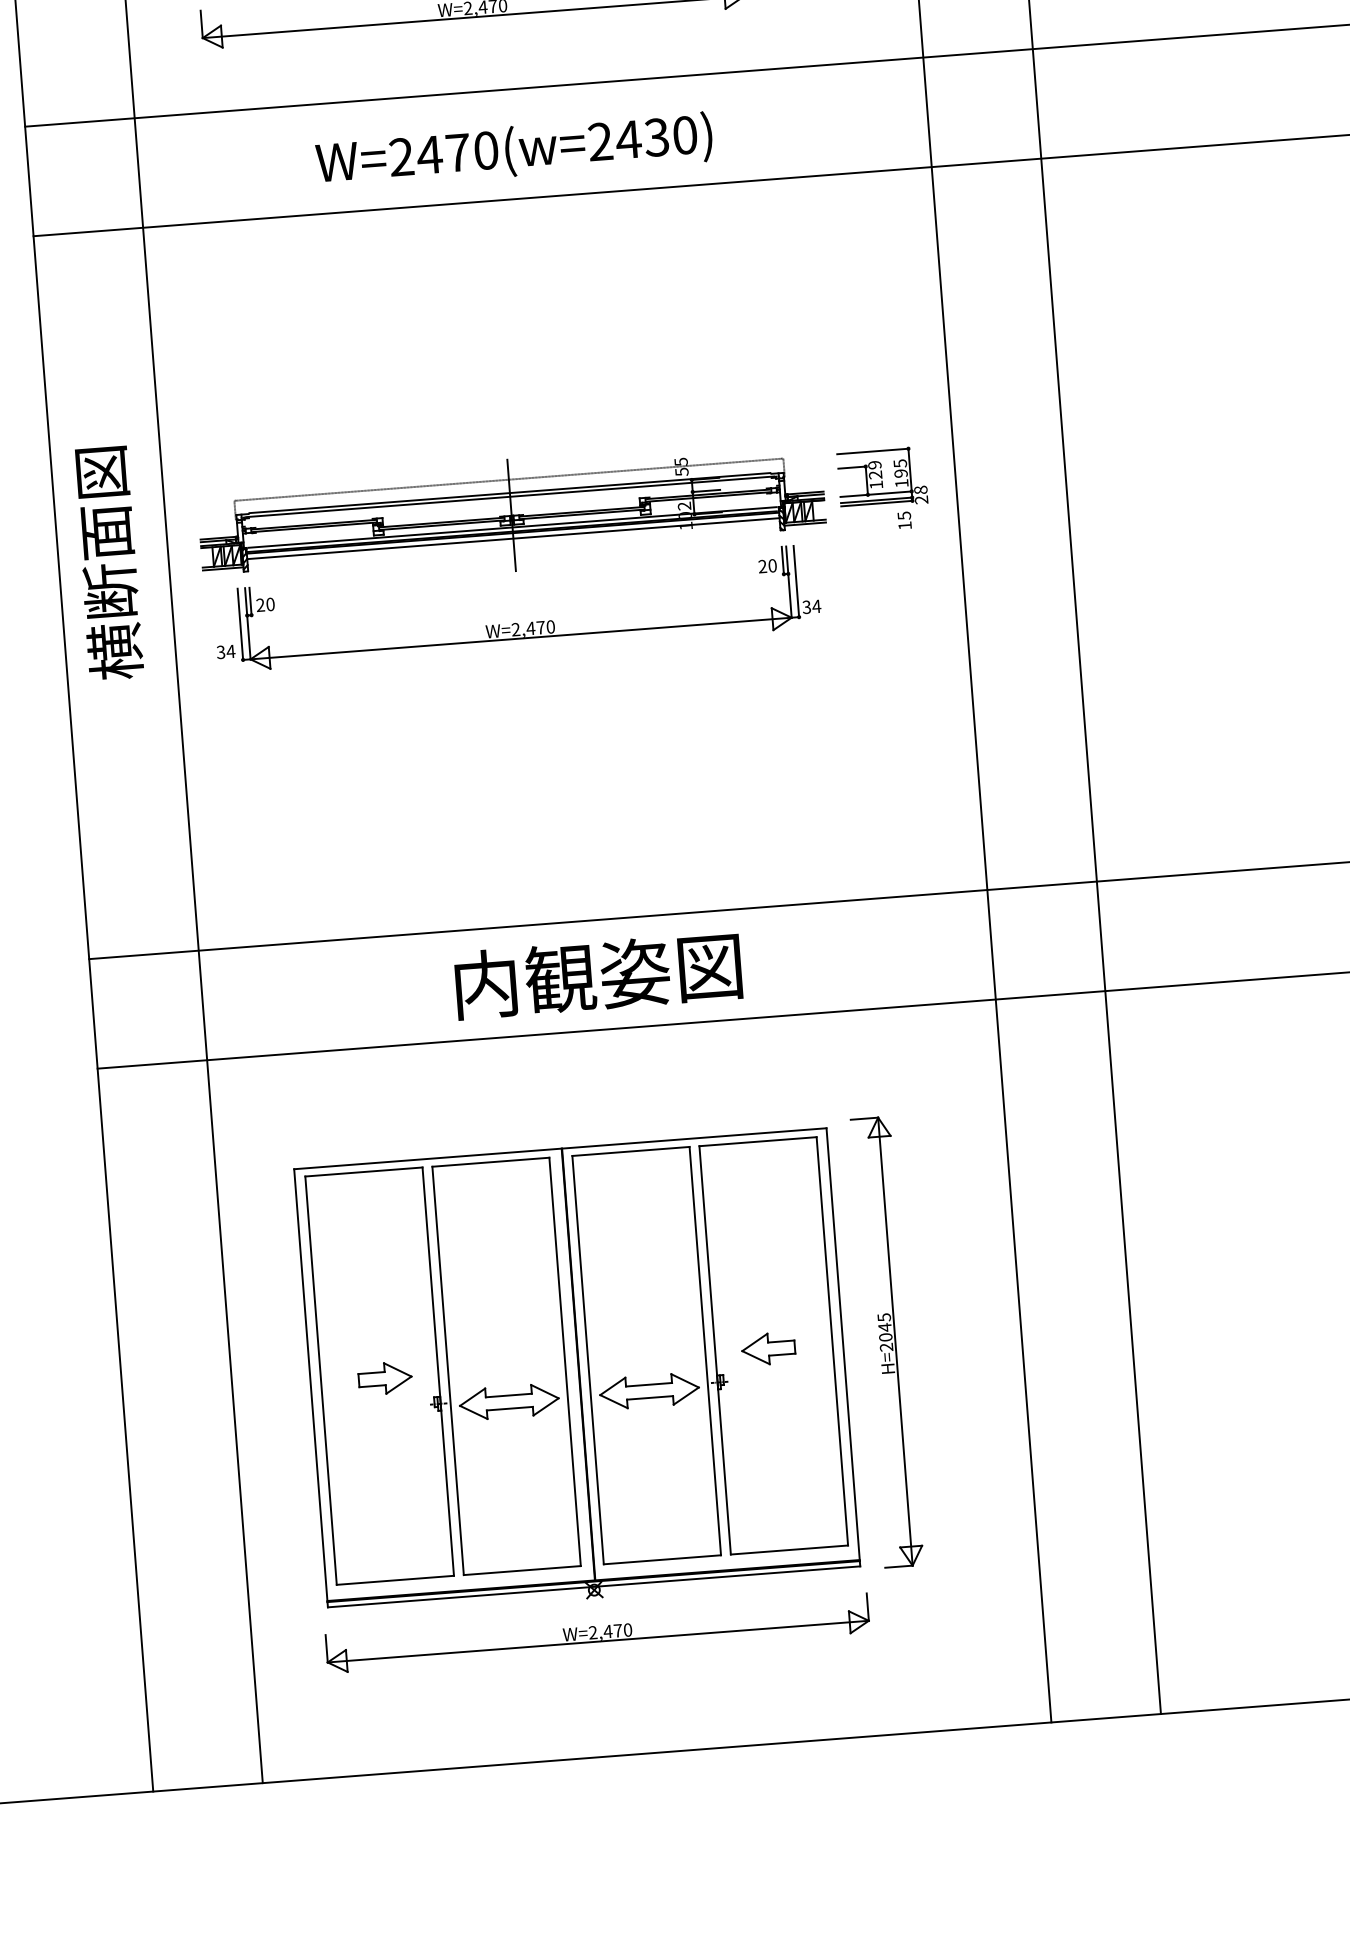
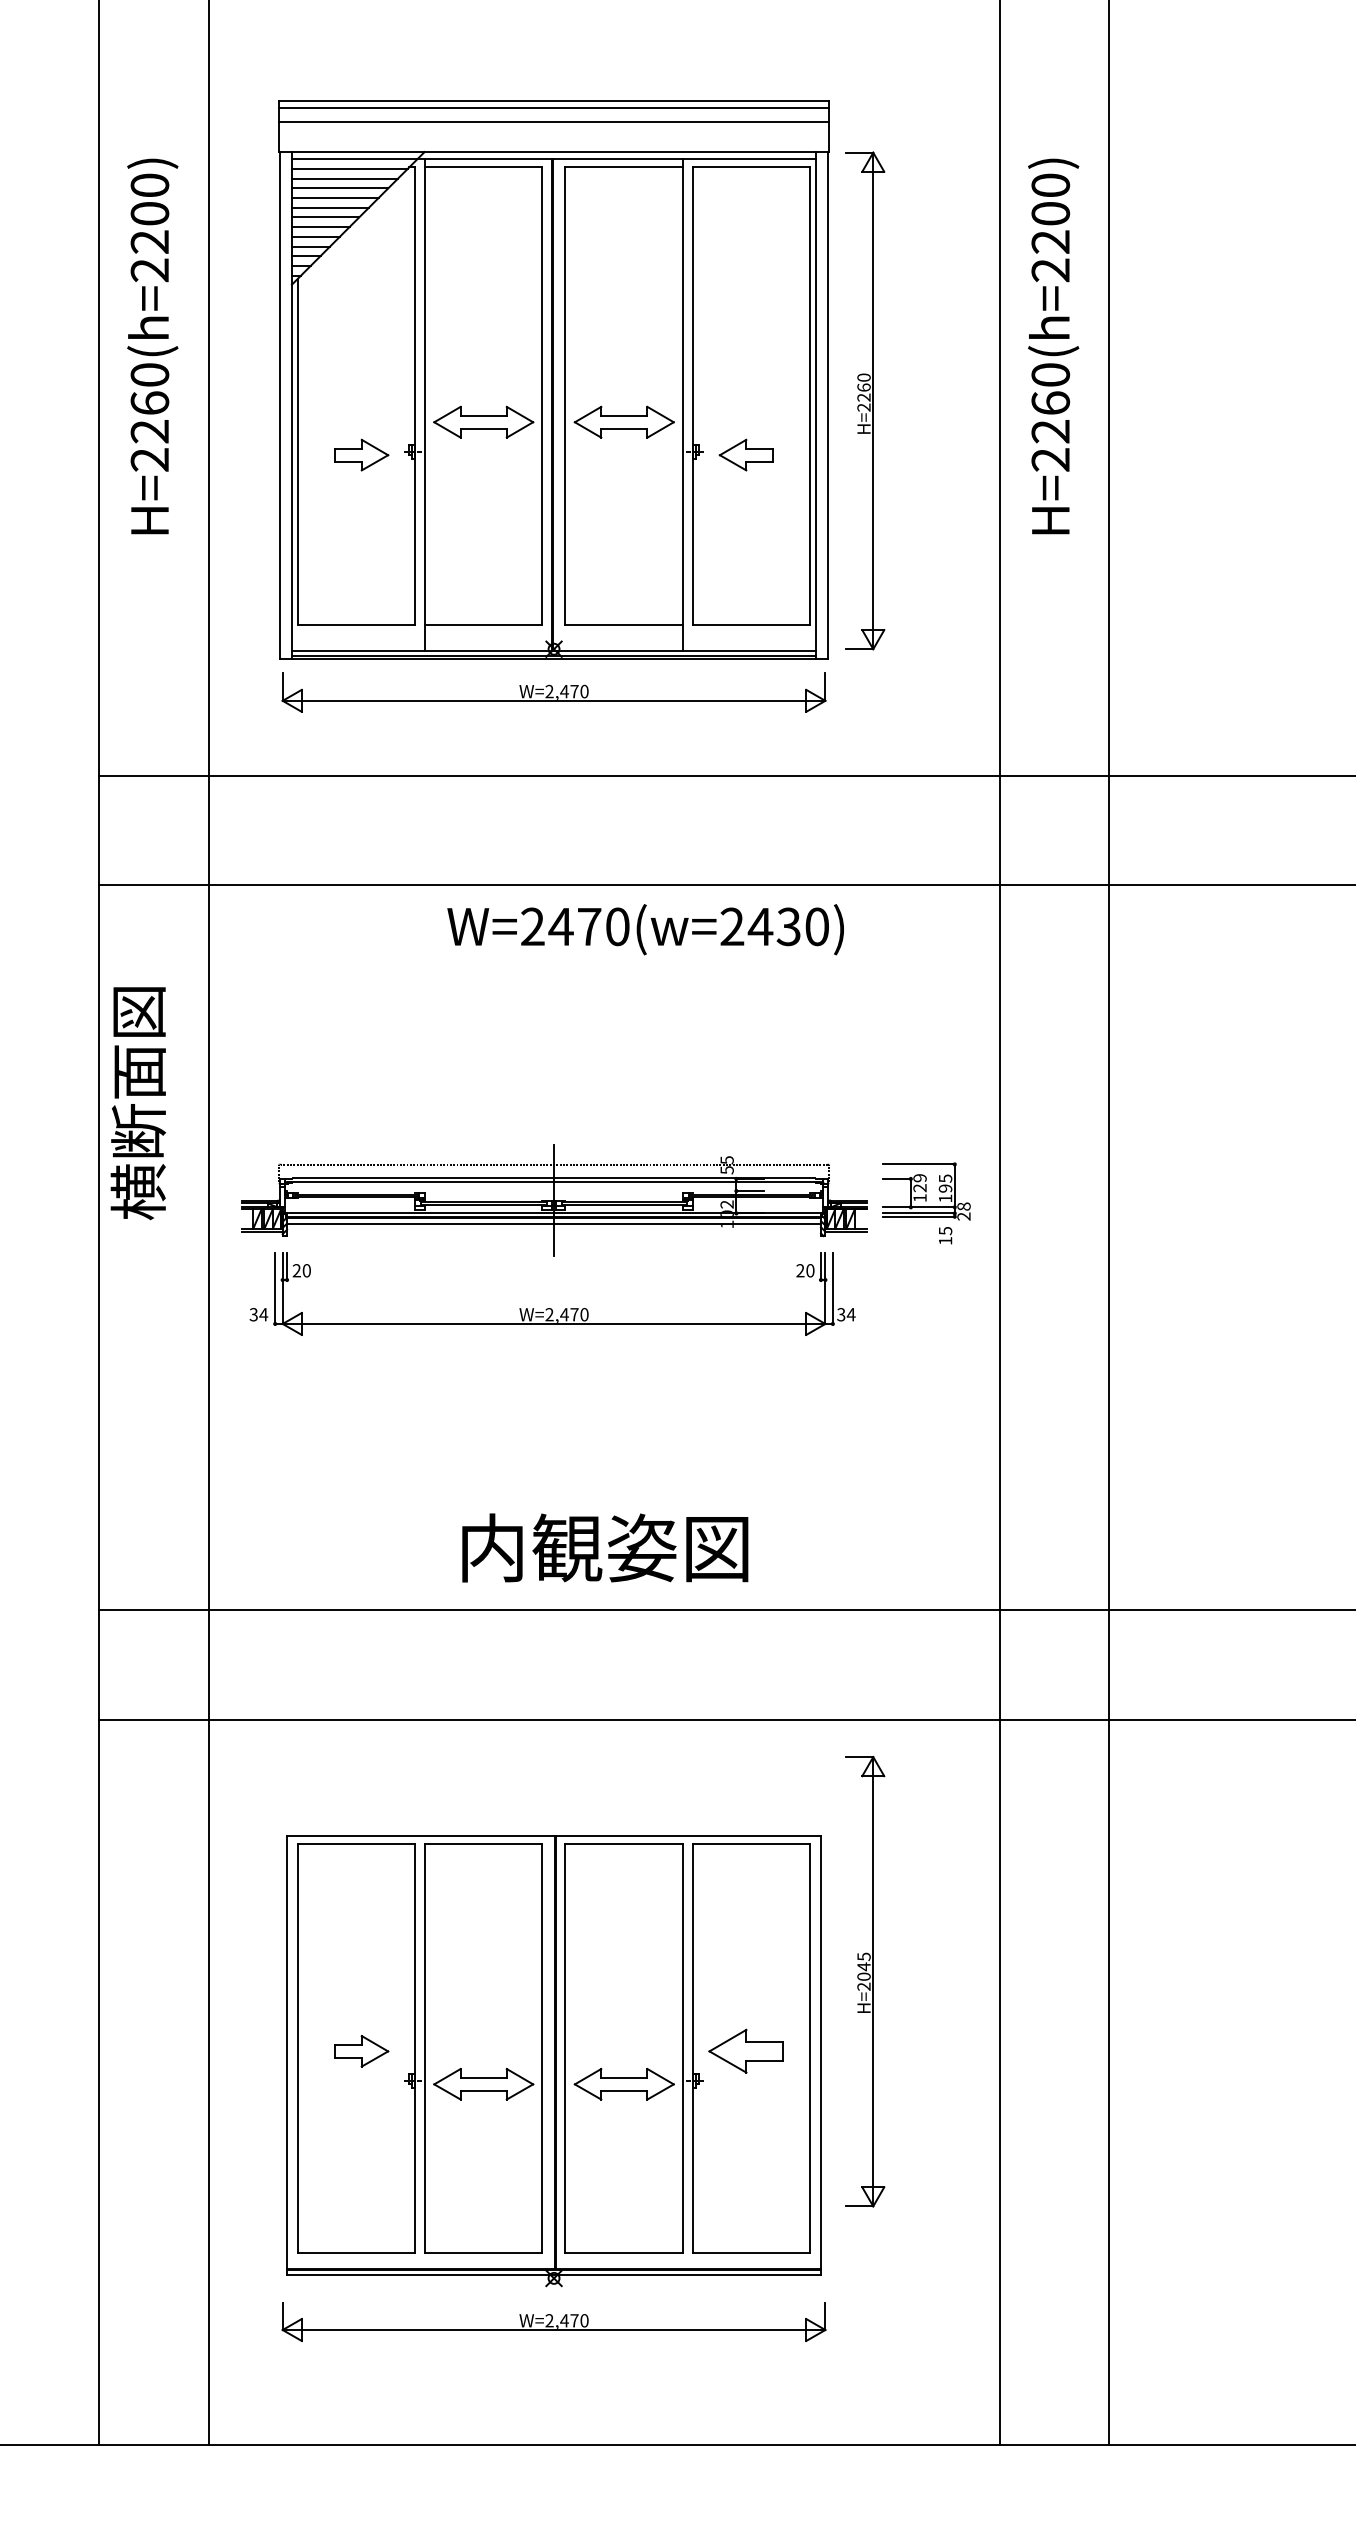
text: (514, 151) -> (645, 929), moved
text: (108, 563) -> (138, 1103), moved
text: (598, 975) -> (605, 1547), moved
part: (887, 1342) -> (865, 1981), moved
part: (767, 1349) -> (745, 2051), size x1.4

